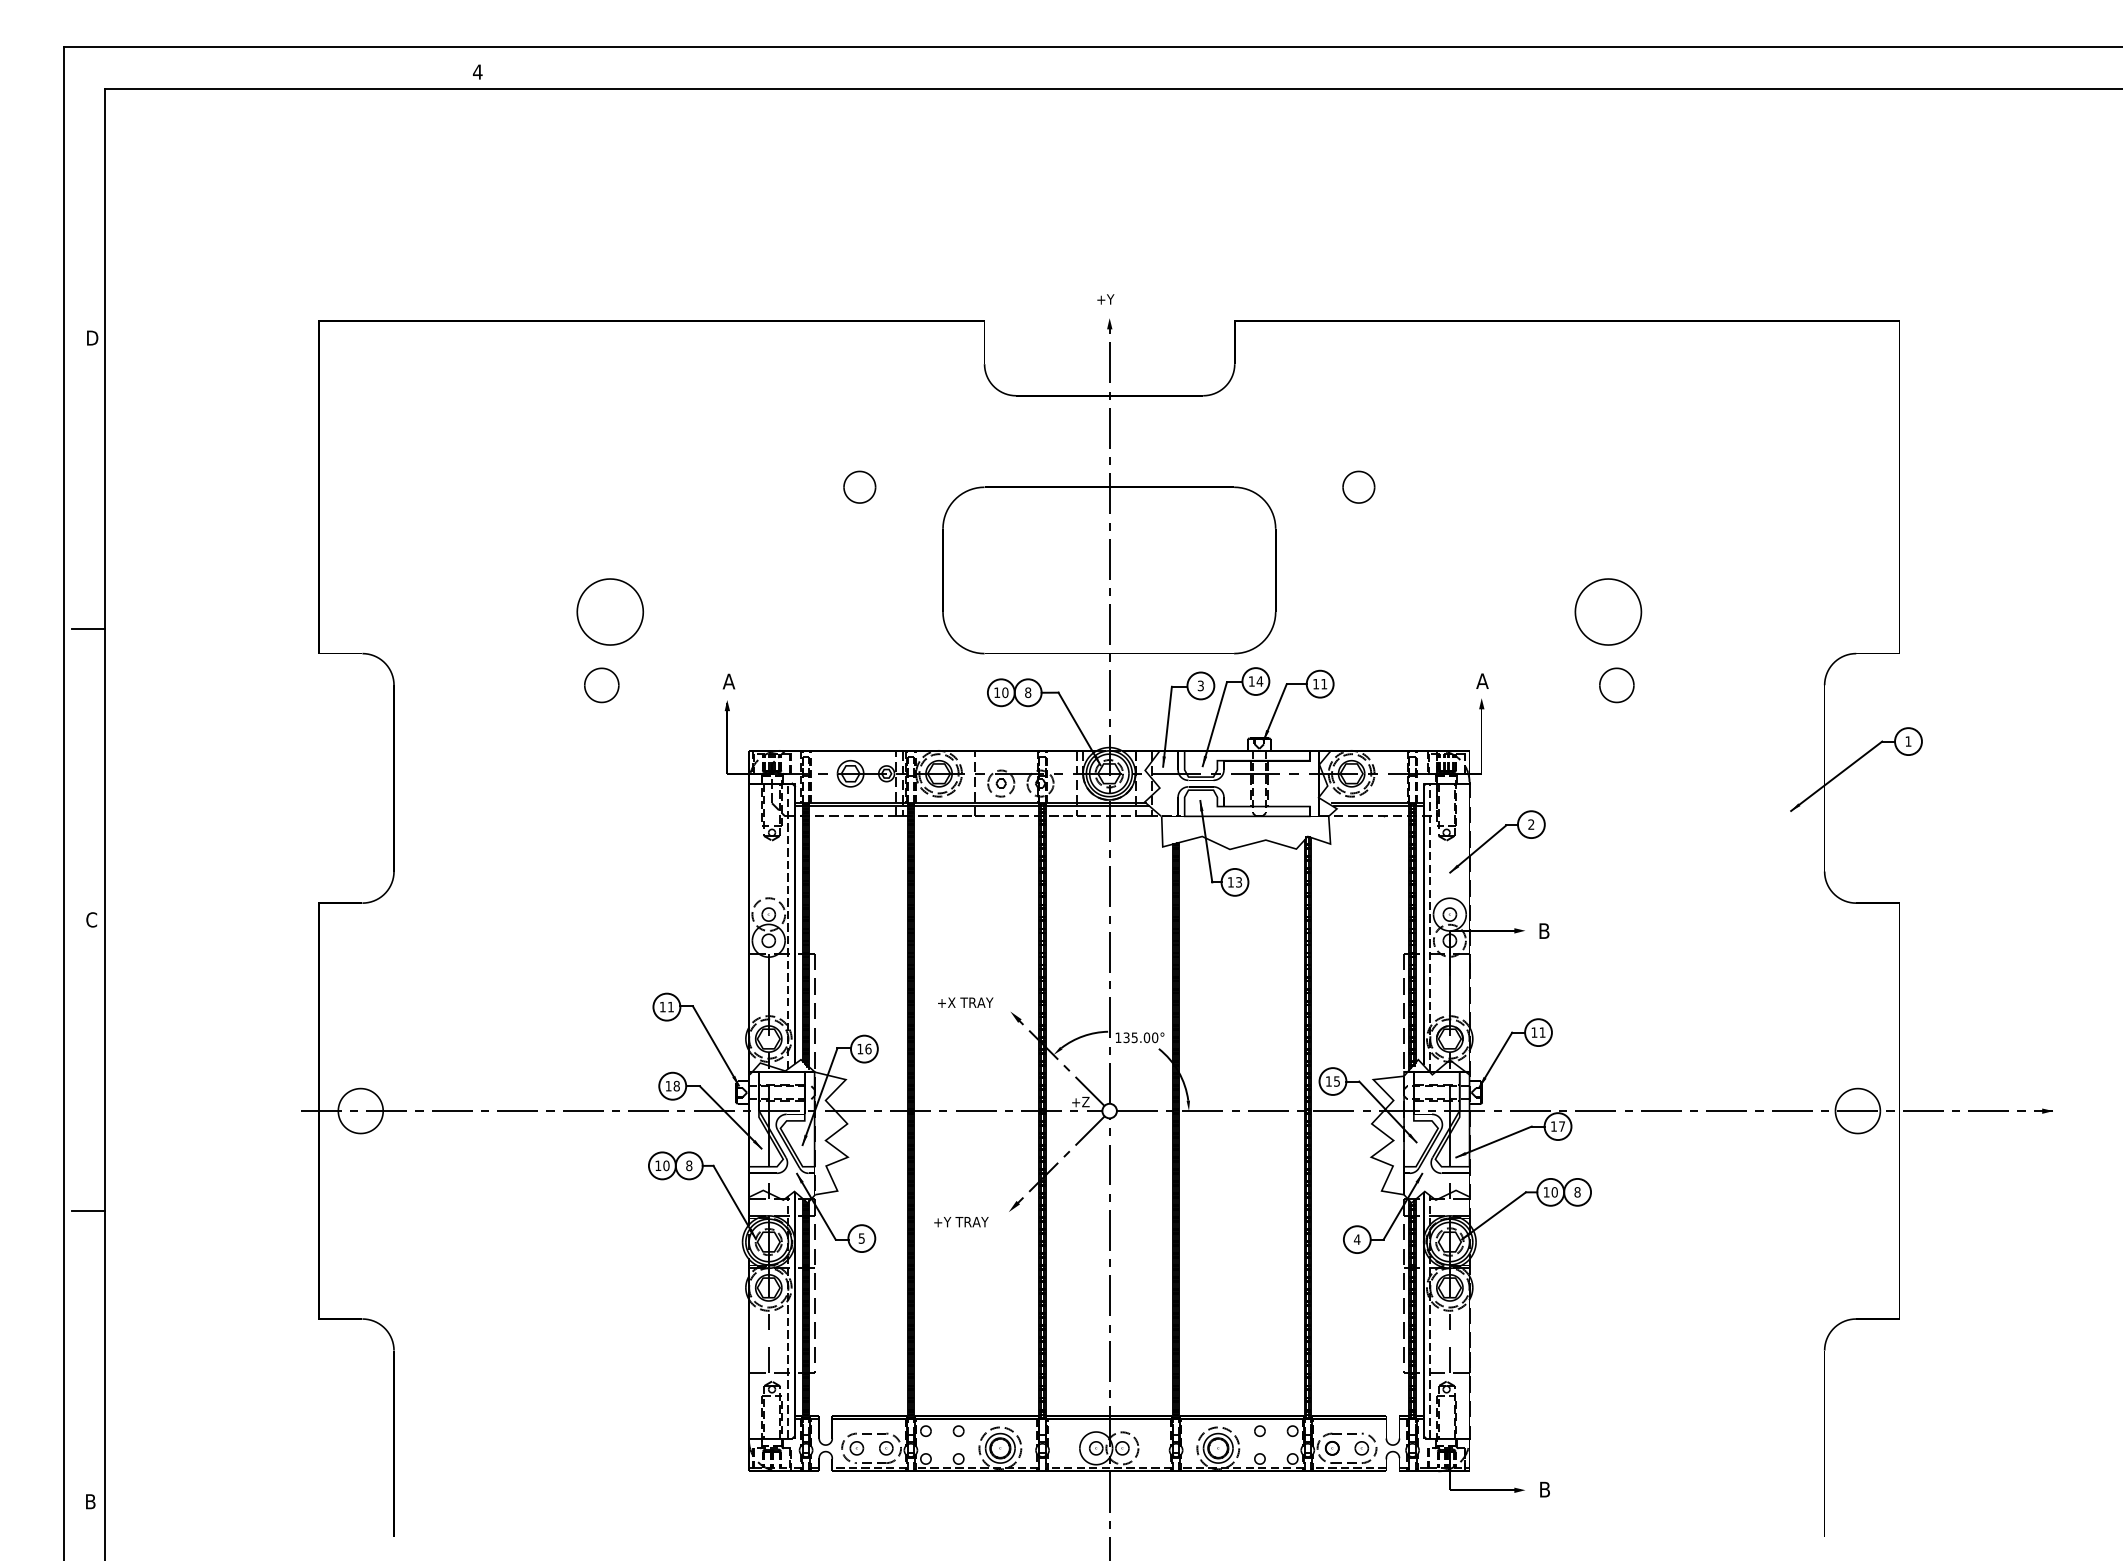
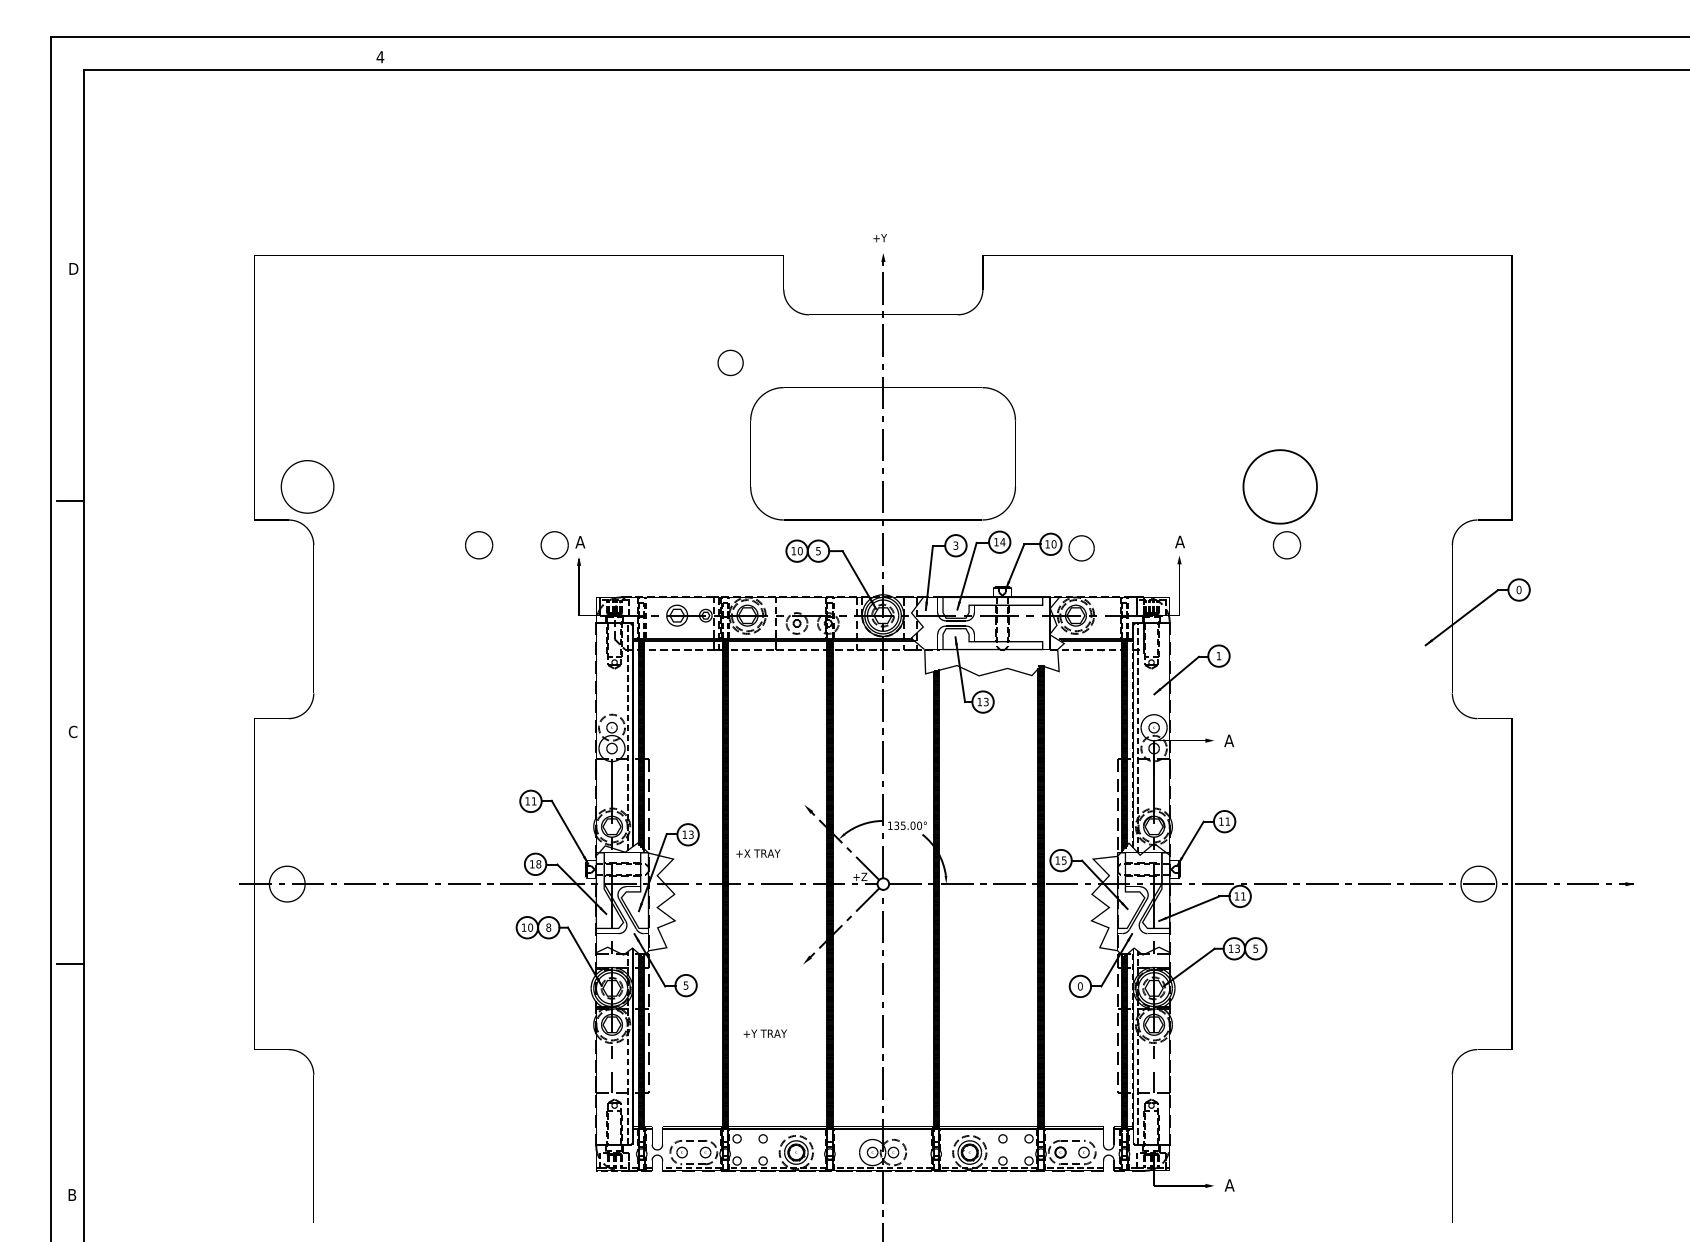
part: (859, 486) -> (730, 362), moved
part: (1358, 486) -> (1081, 547), moved
part: (609, 611) -> (306, 486), moved
part: (1608, 611) -> (1280, 486), size x1.4
text: (1324, 683) -> (1054, 543), 11 -> 10
part: (696, 685) -> (554, 545), added
text: (1028, 692) -> (818, 550), 8 -> 5
text: (1908, 741) -> (1519, 589), 1 -> 0
text: (1531, 824) -> (1219, 656), 2 -> 1
text: (1544, 930) -> (1229, 740), B -> A
text: (965, 1002) -> (758, 853), moved
text: (868, 1048) -> (691, 834), 16 -> 13
text: (1561, 1126) -> (1242, 896), 17 -> 11
text: (1554, 1192) -> (1237, 948), 10 -> 13
text: (1577, 1192) -> (1255, 948), 8 -> 5
text: (961, 1222) -> (765, 1034), moved
text: (1356, 1239) -> (1079, 986), 4 -> 0
text: (1544, 1489) -> (1229, 1185), B -> A

